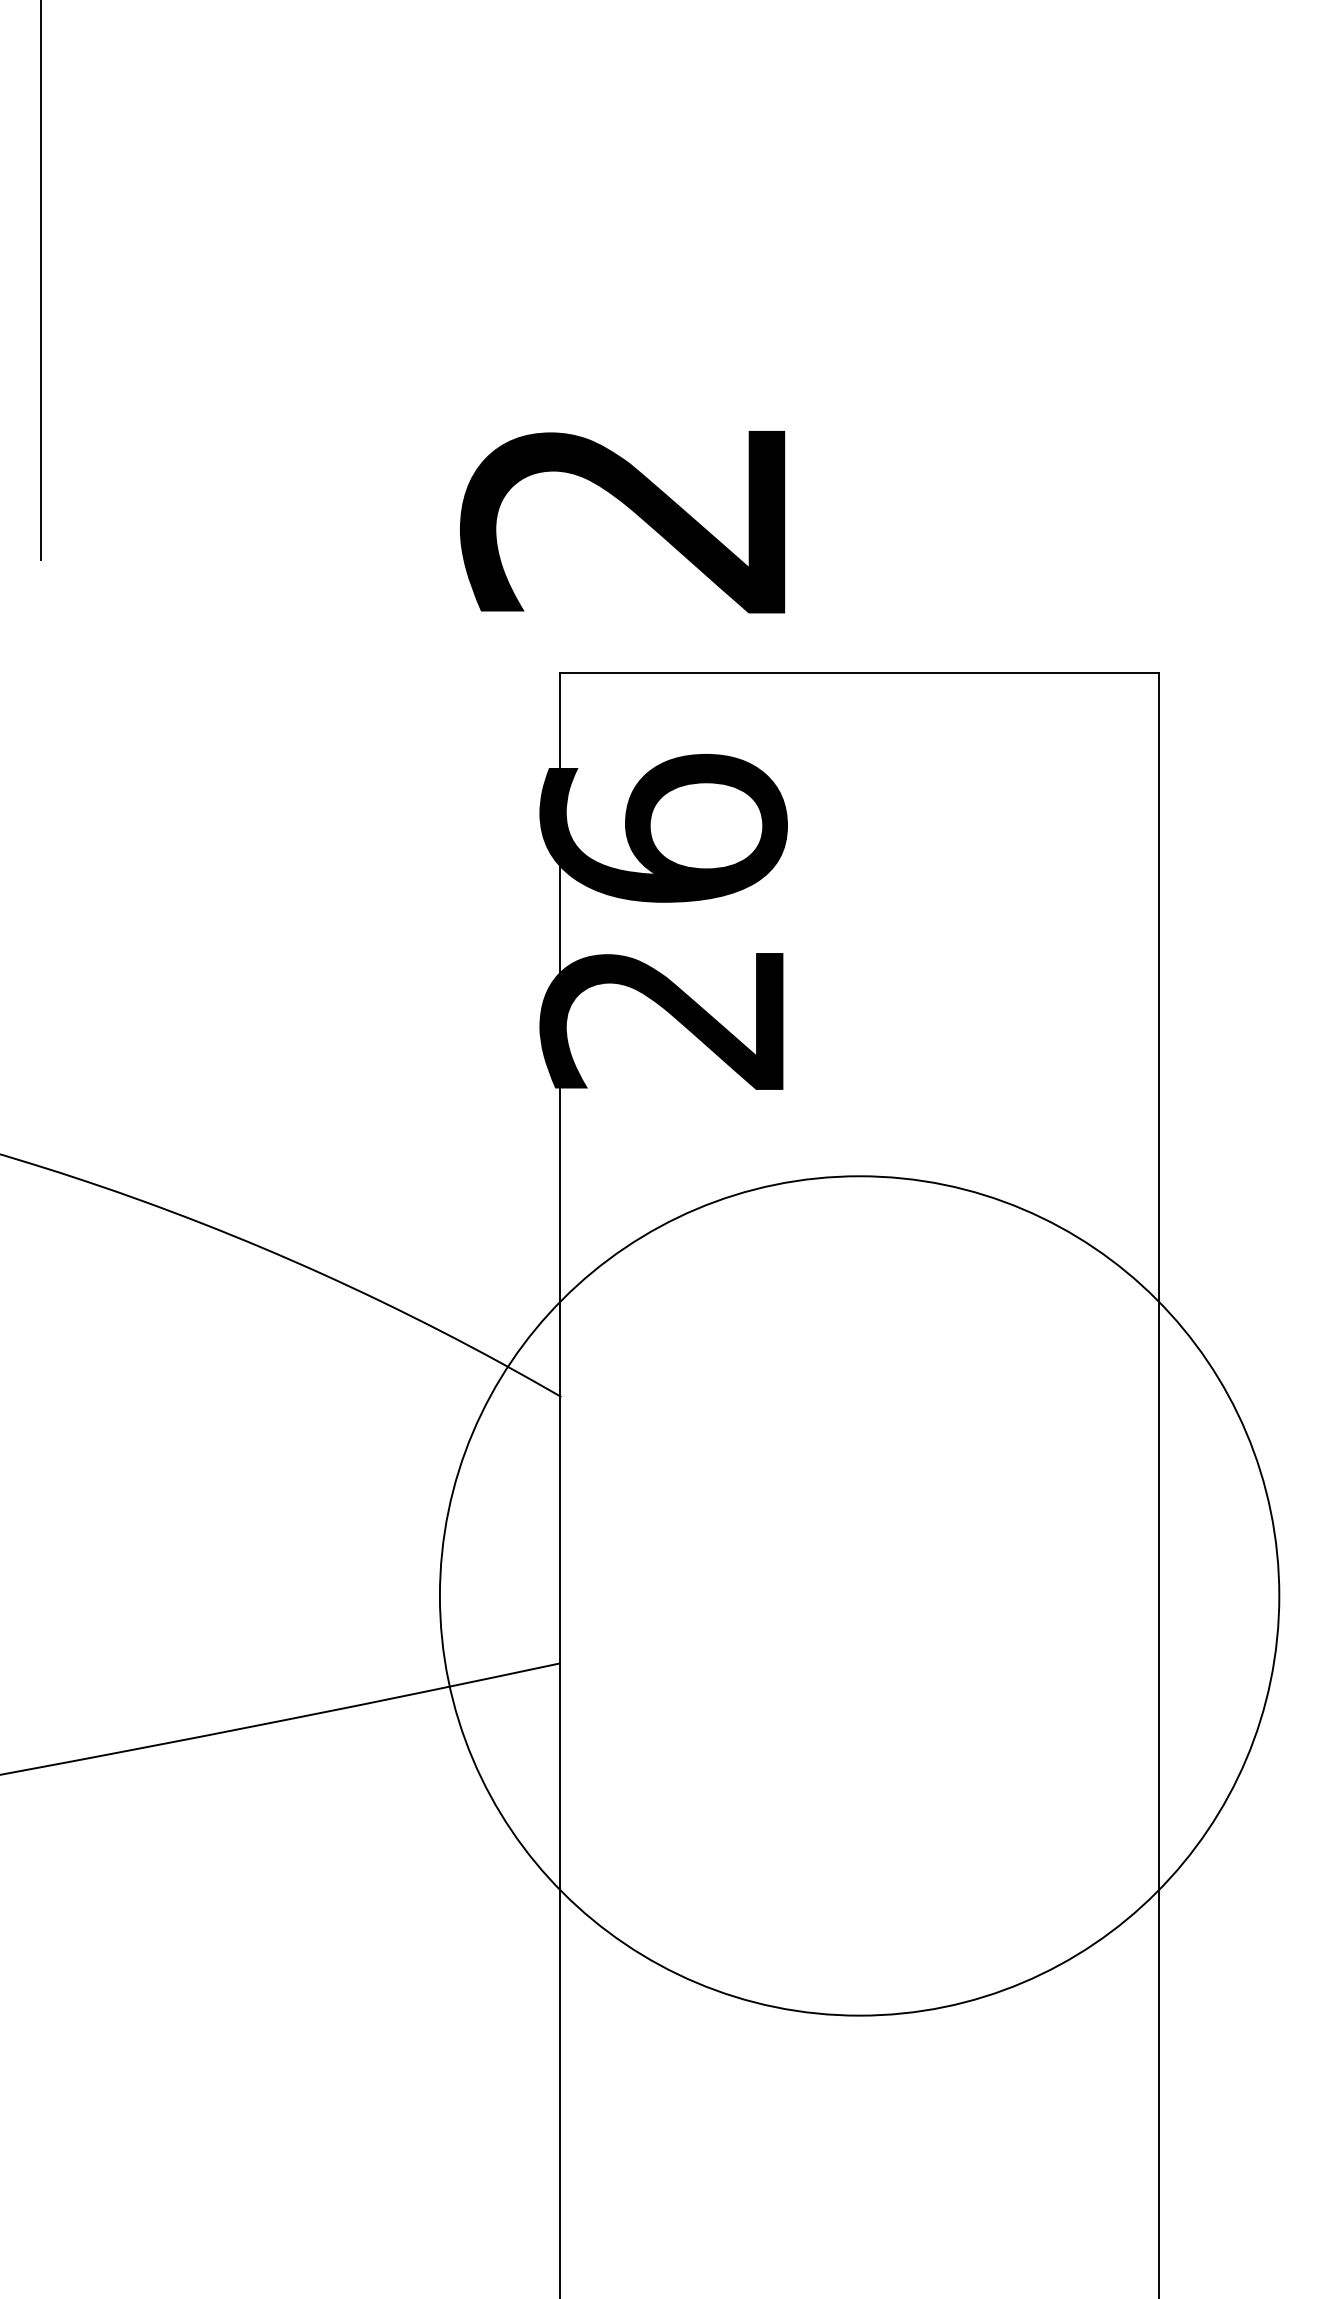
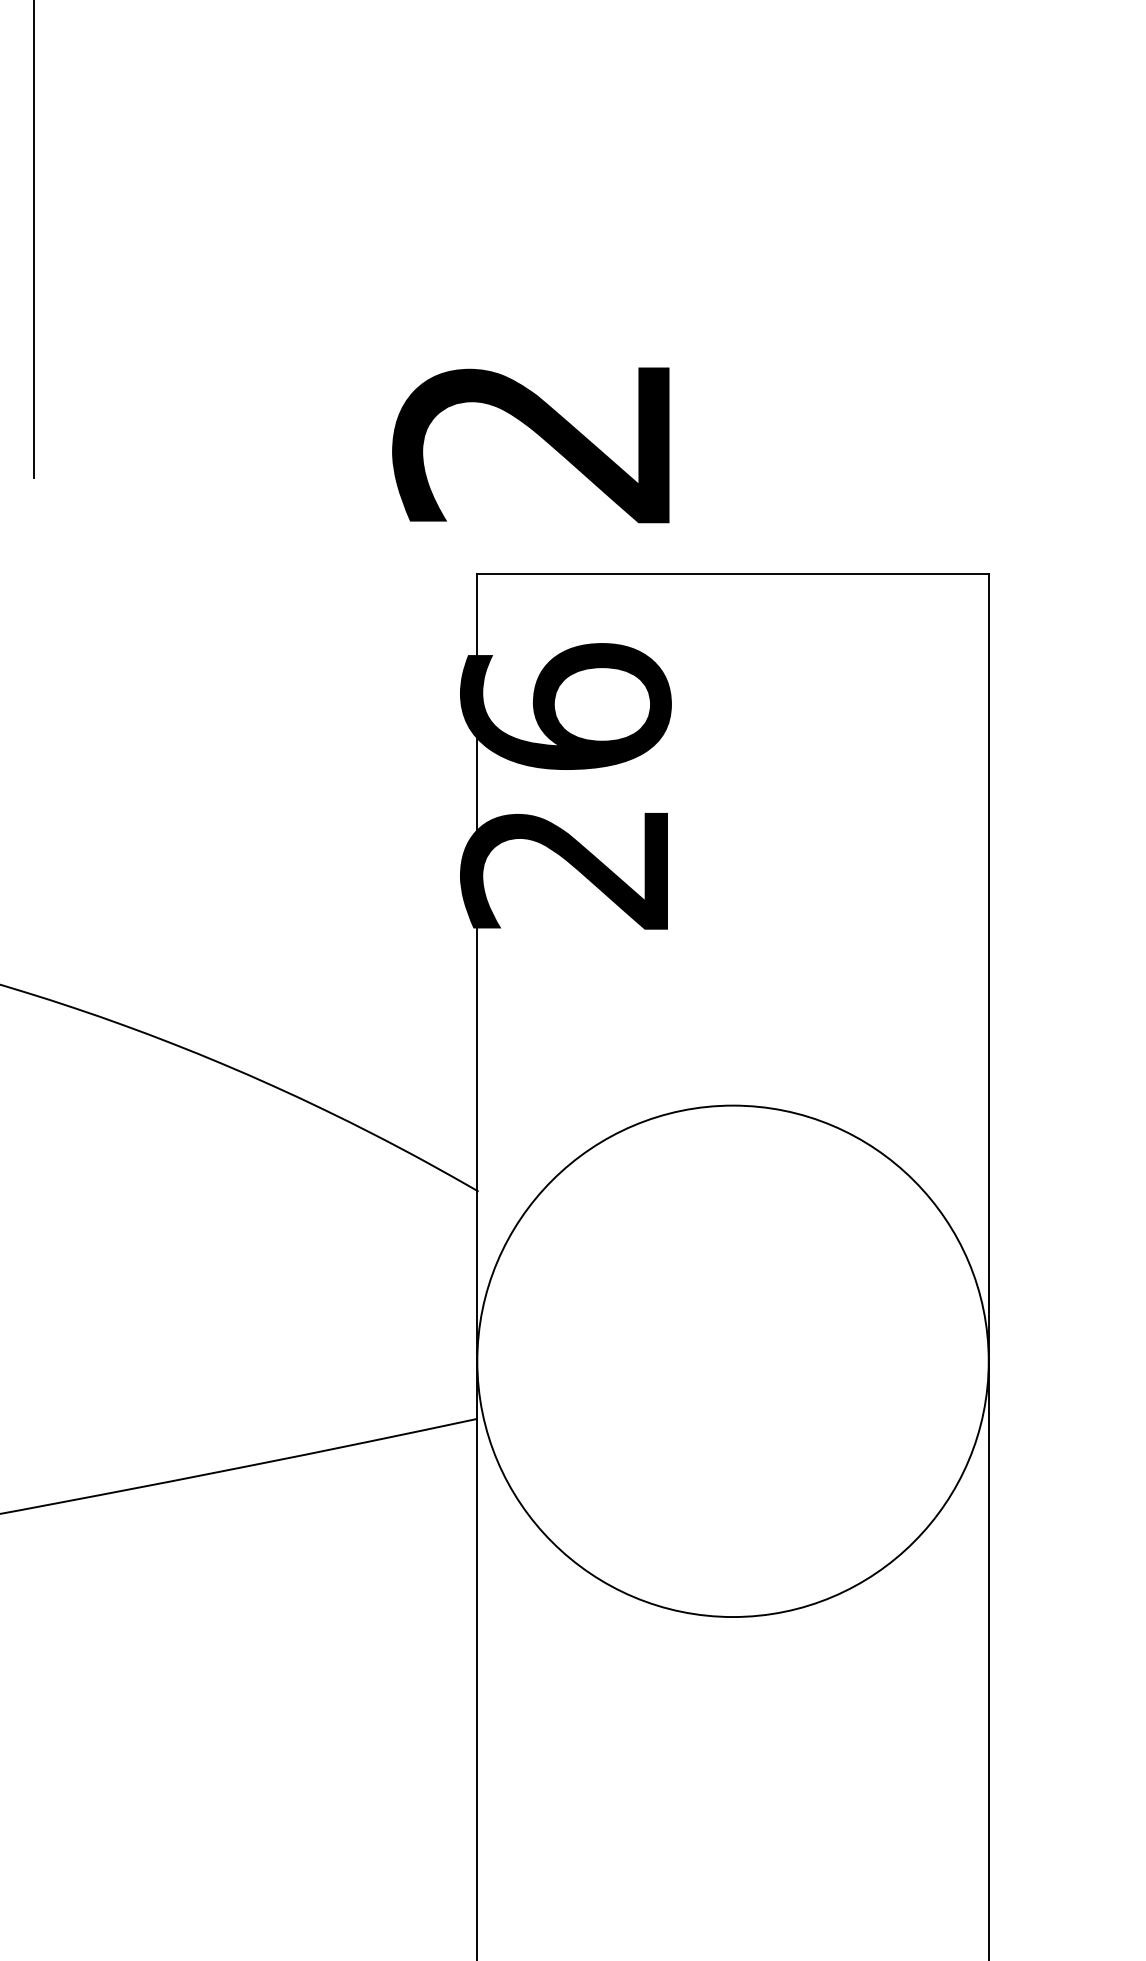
circle: (859, 1595) -> (732, 1360), size x0.71

